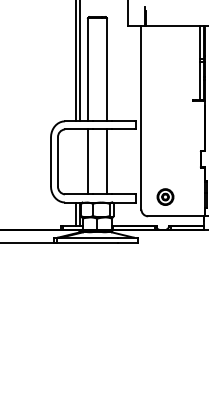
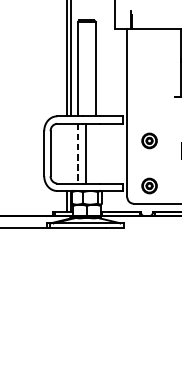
part: (165, 147) -> (149, 140), added
line: (106, 161) -> (85, 153), moved
line: (87, 162) -> (77, 154), solid -> dashed

